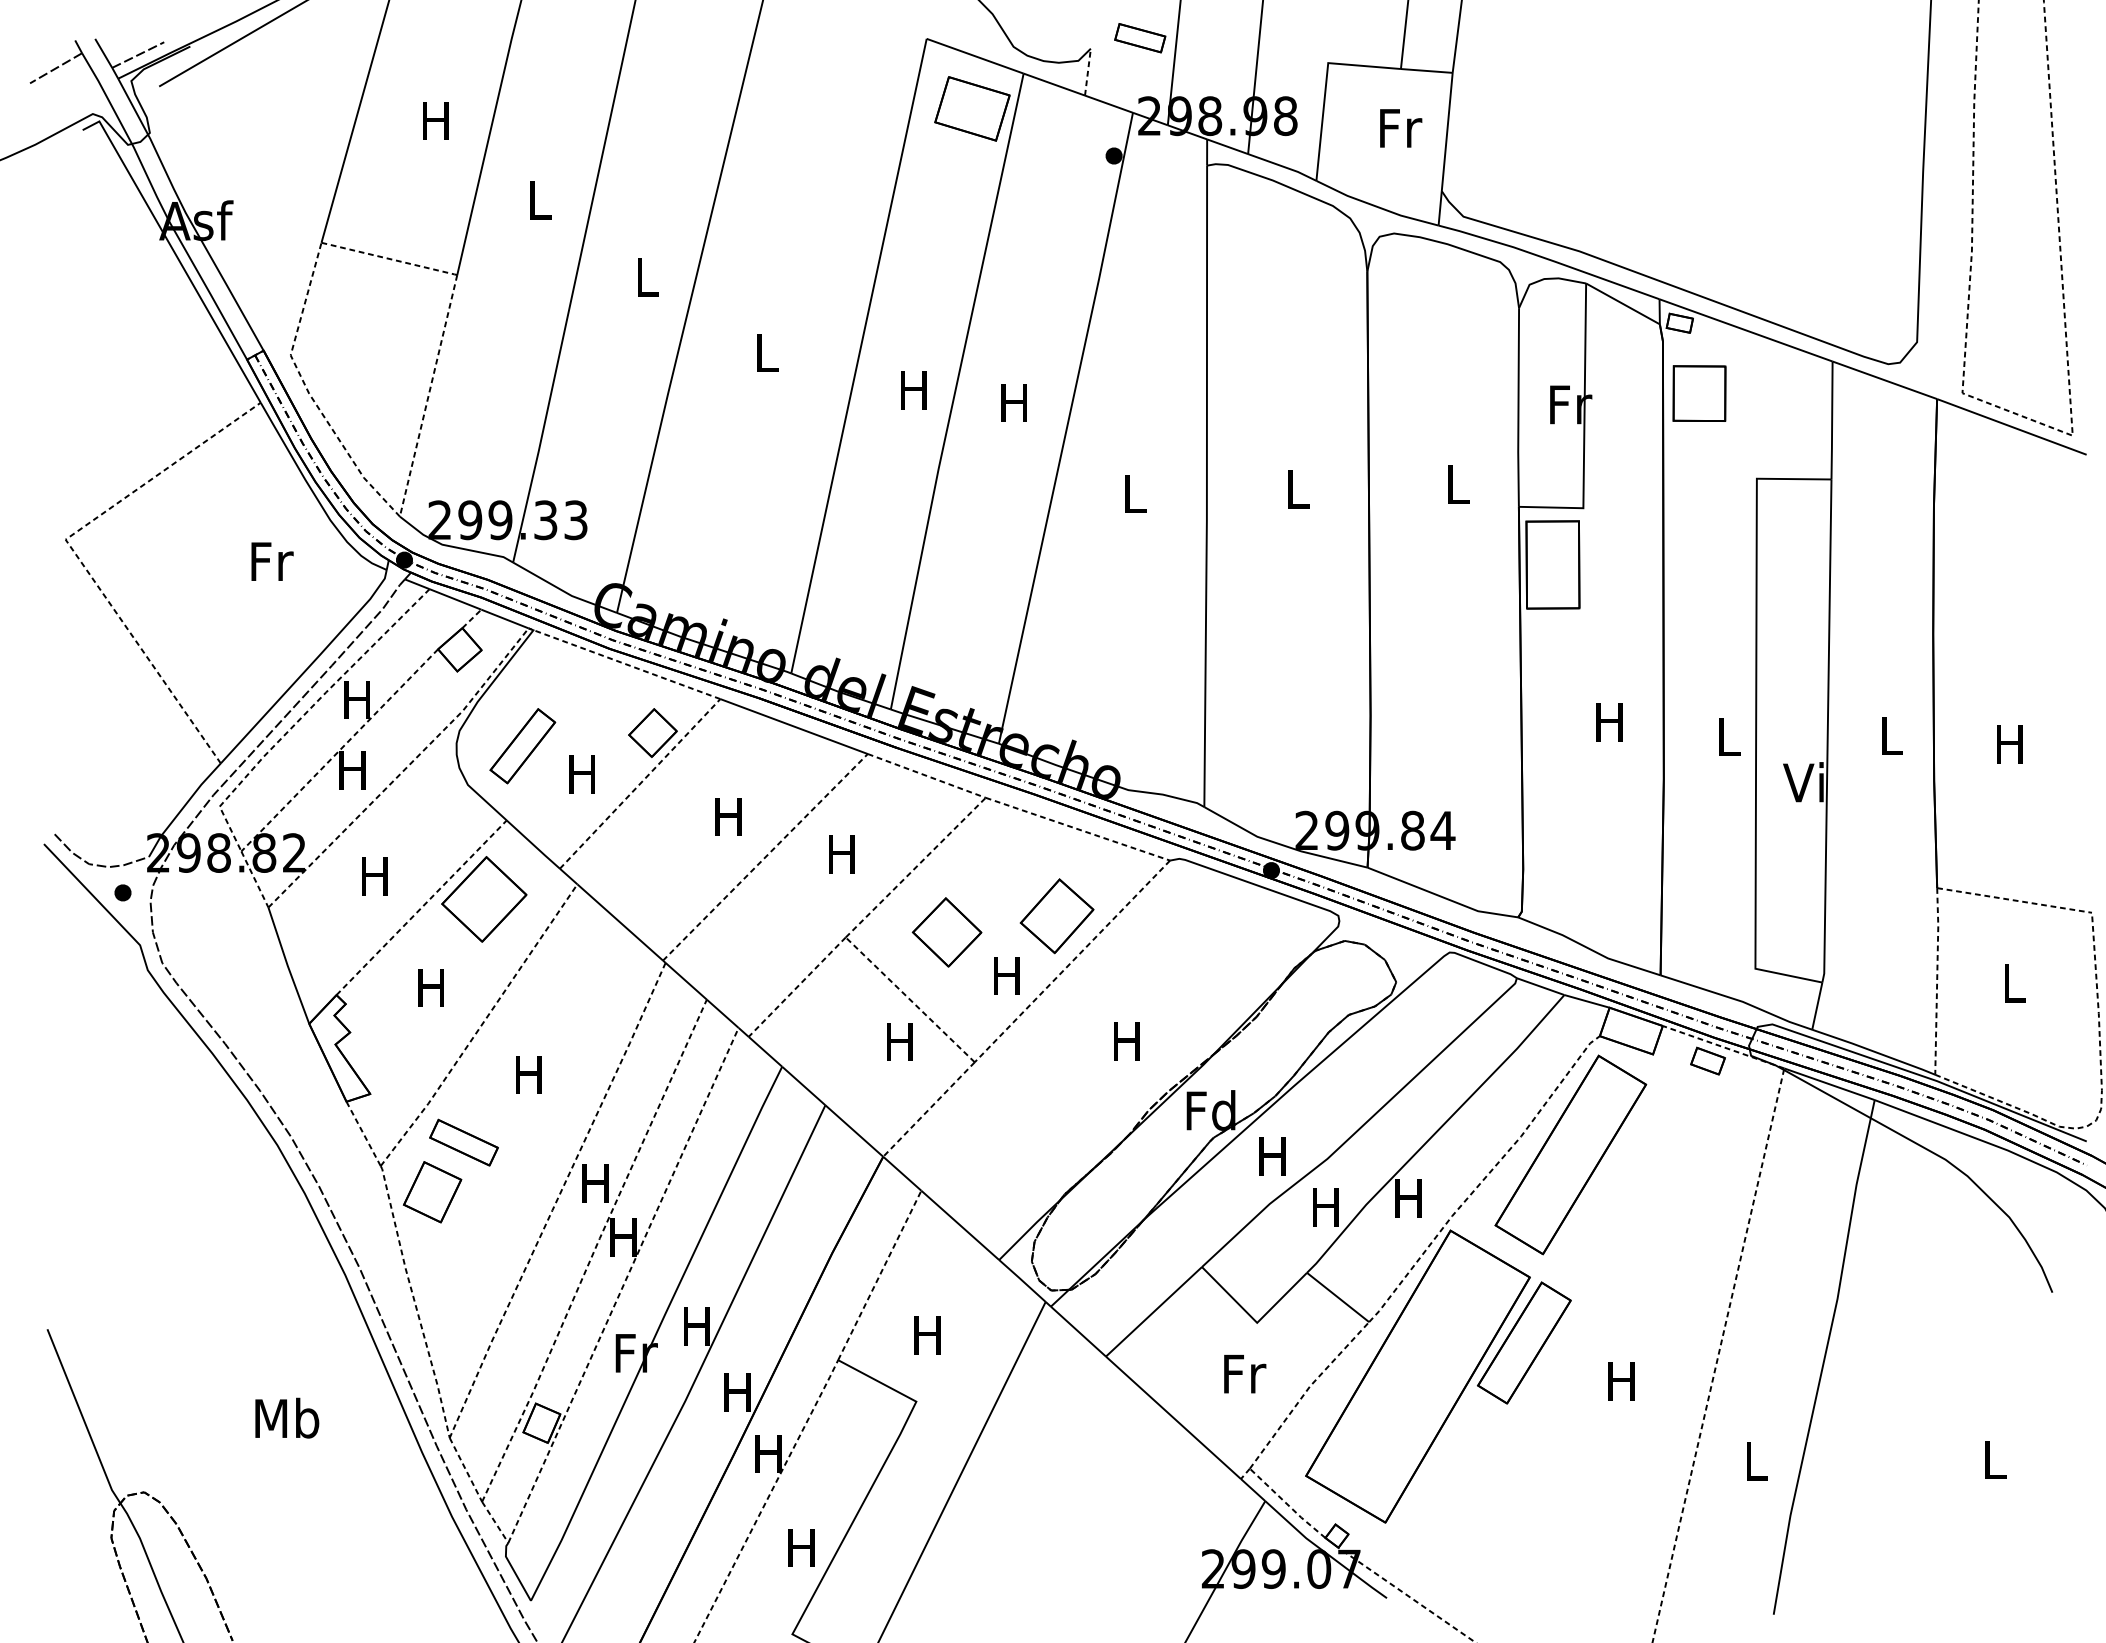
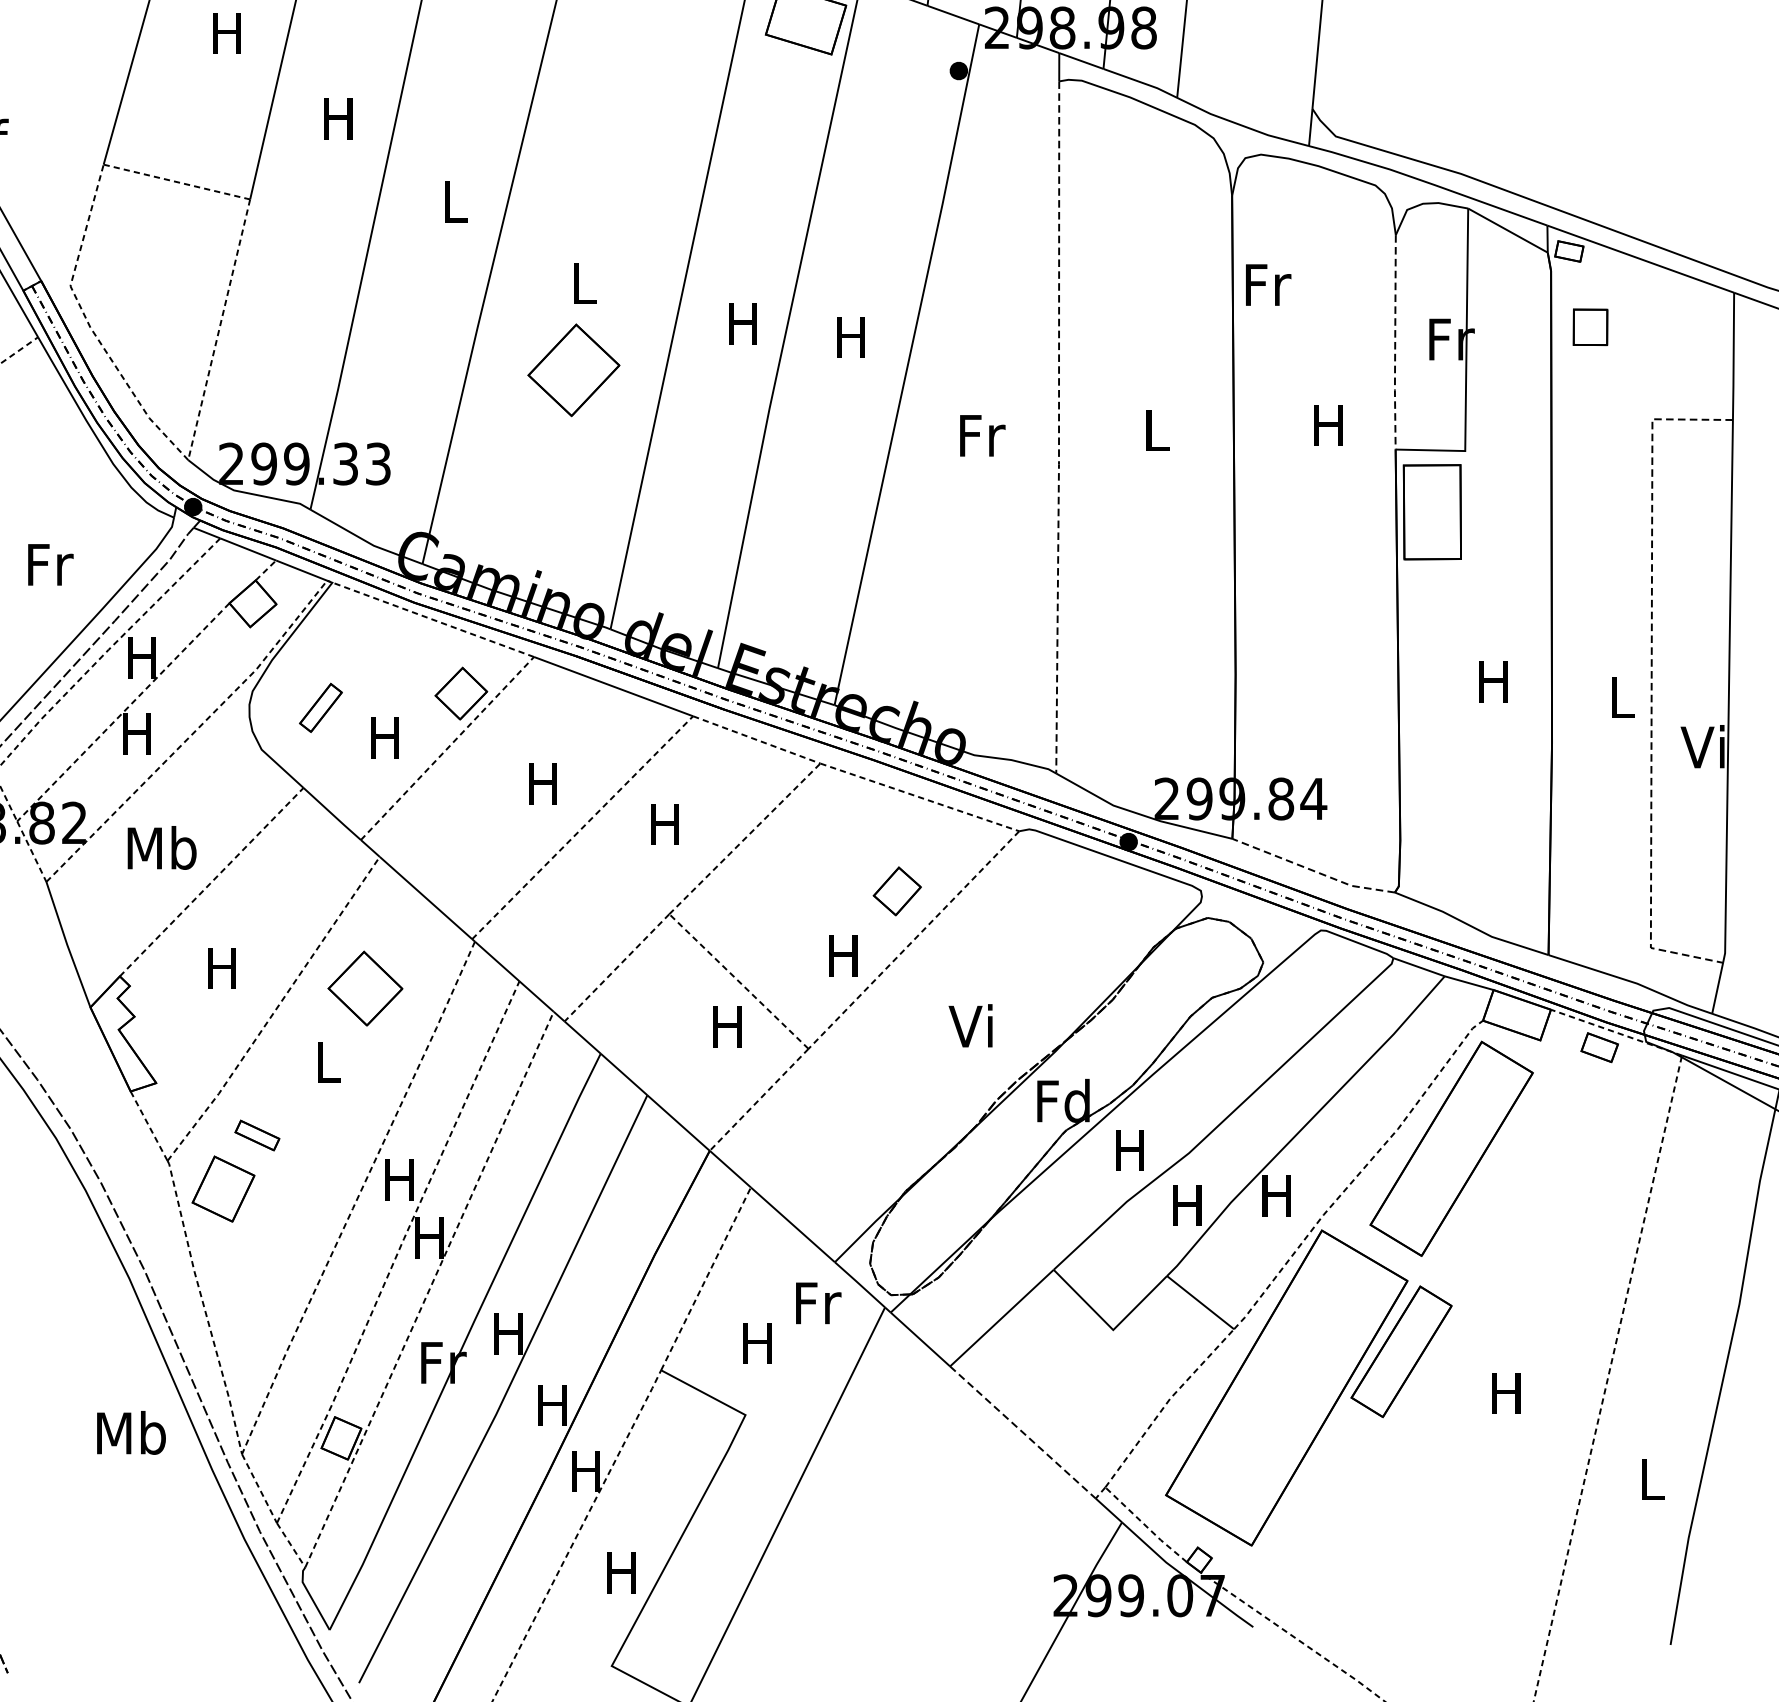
text: (1401, 128) -> (1268, 285), moved
text: (538, 200) -> (337, 119), L -> H
part: (1699, 393) -> (1590, 327), size x0.6
line: (1518, 408) -> (1395, 343), solid -> dashed
text: (1456, 484) -> (1328, 425), L -> H
line: (1206, 486) -> (1058, 427), solid -> dashed
text: (1136, 493) -> (983, 435), L -> Fr
text: (272, 561) -> (50, 564), moved
line: (1756, 721) -> (1652, 681), solid -> dashed
part: (522, 746) -> (320, 708), size x0.6
text: (375, 875) -> (161, 847), H -> Mb
line: (1441, 896) -> (1312, 870), solid -> dashed
part: (484, 899) -> (574, 370), moved
part: (1056, 916) -> (896, 891), size x0.6
part: (946, 932) -> (364, 988), moved
text: (1124, 1040) -> (970, 1025), H -> Vi
text: (528, 1074) -> (327, 1062), H -> L
part: (463, 1142) -> (256, 1135), size x0.6
text: (1245, 1374) -> (819, 1303), moved
text: (287, 1417) -> (131, 1432), moved
line: (1173, 1418) -> (1022, 1433), solid -> dashed

